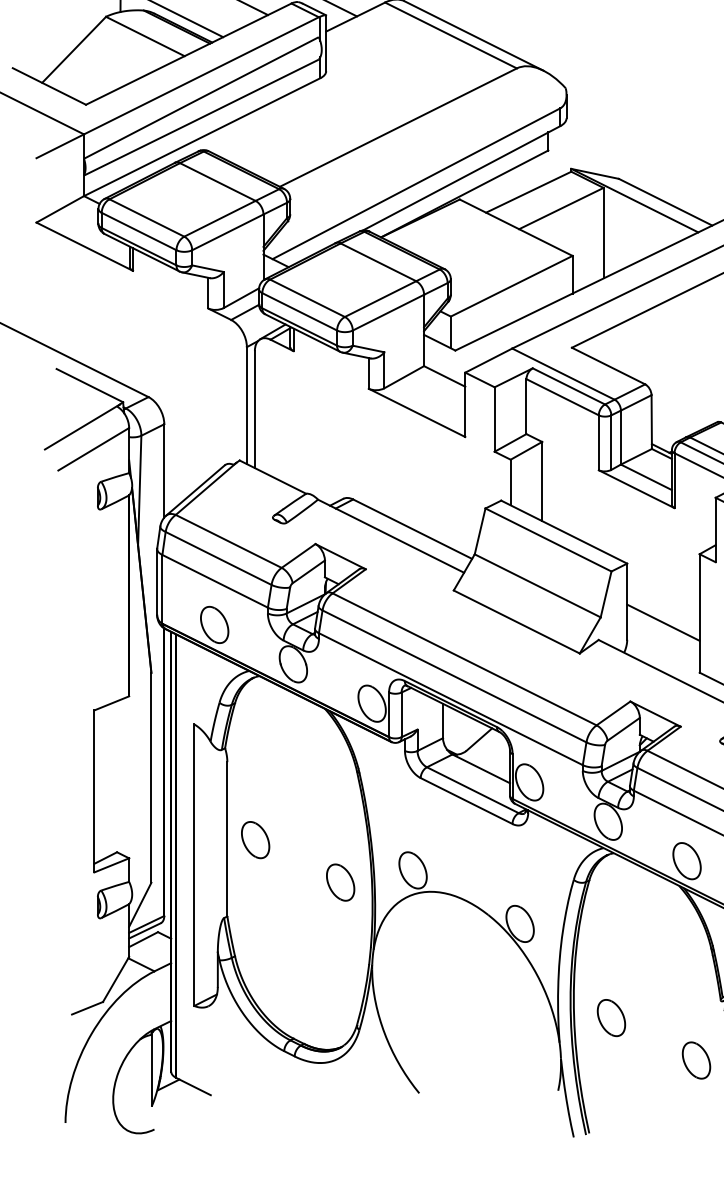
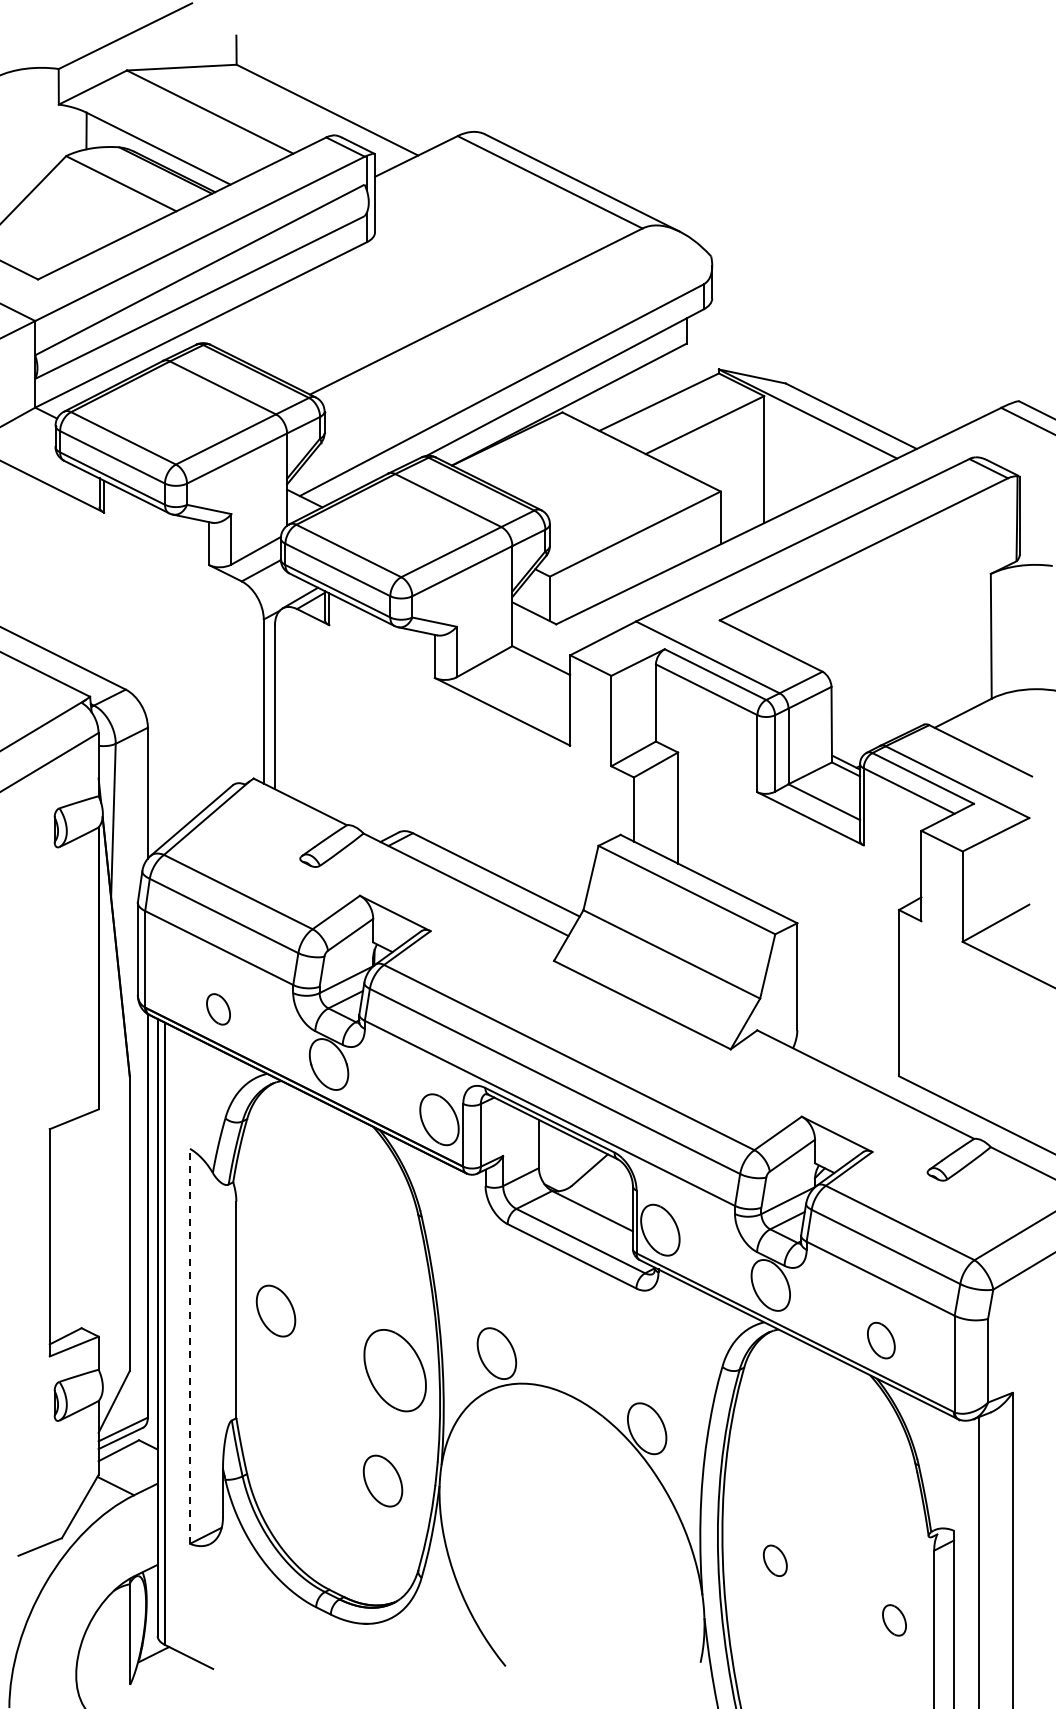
line: (662, 622) -> (847, 1005), removed
part: (214, 625) -> (218, 1009), size x0.6
part: (687, 861) -> (881, 1340), size x0.7
line: (194, 864) -> (190, 1345), solid -> dashed
part: (340, 882) -> (395, 1370), size x1.6
part: (331, 960) -> (382, 1480), added
part: (611, 1017) -> (775, 1560), size x0.6
part: (696, 1060) -> (894, 1620), size x0.6

